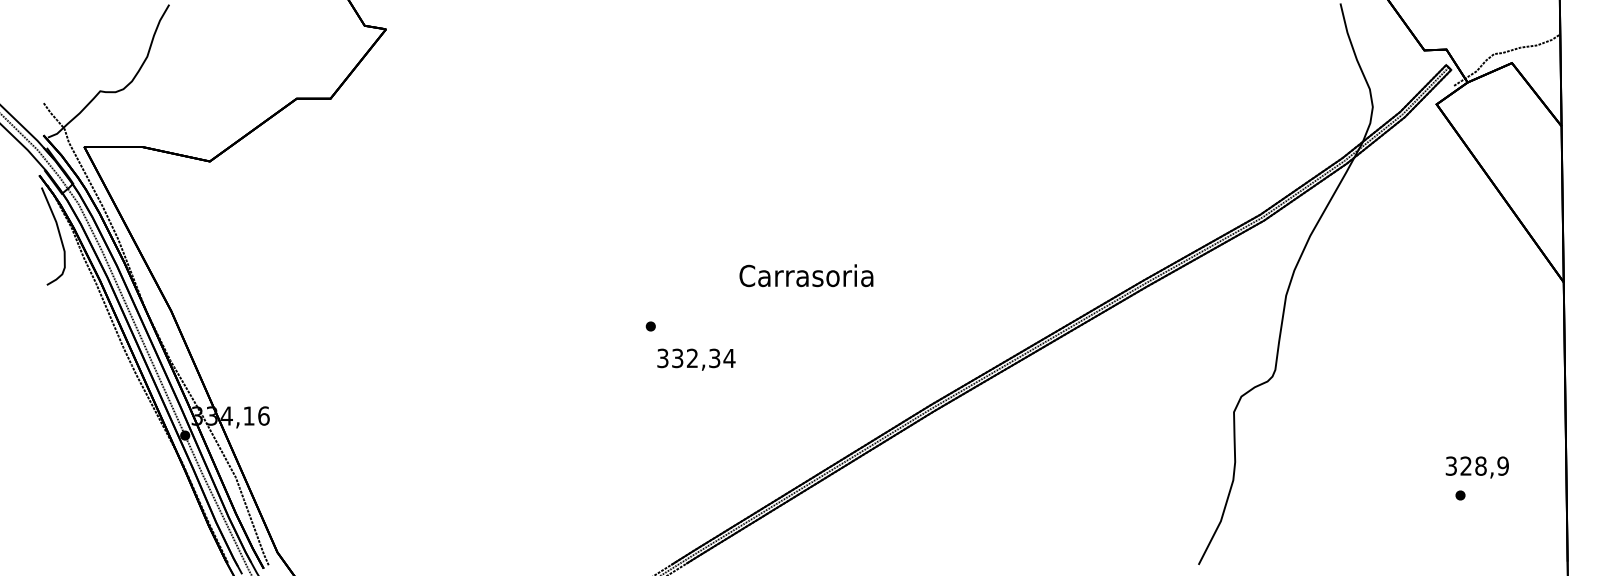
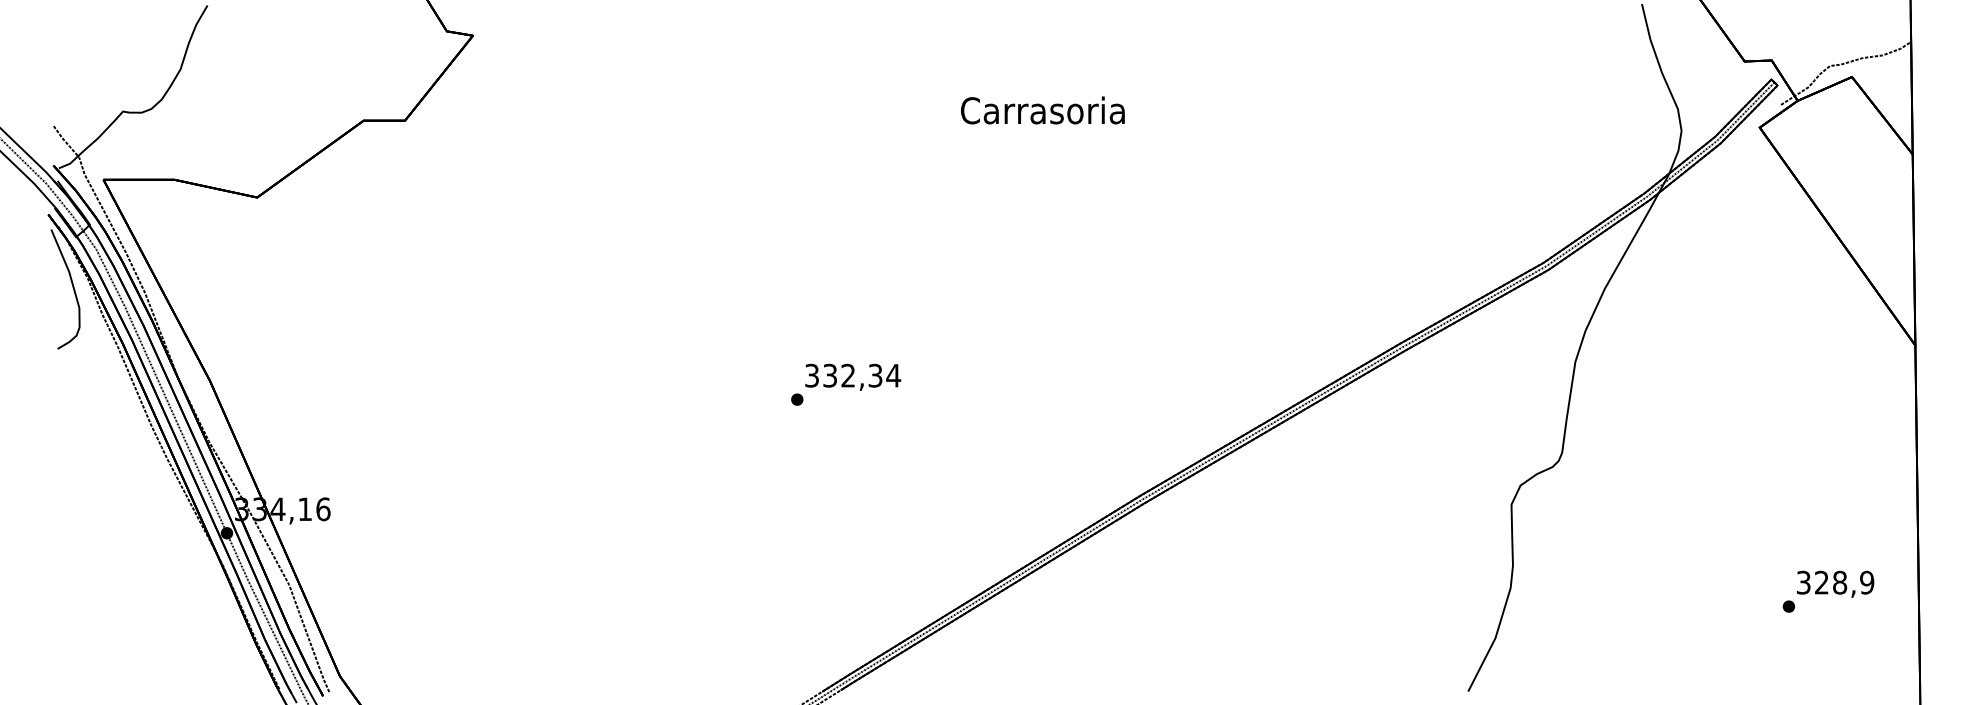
text: (806, 275) -> (1042, 110), moved
text: (696, 359) -> (853, 376), moved
text: (1477, 466) -> (1835, 583), moved

